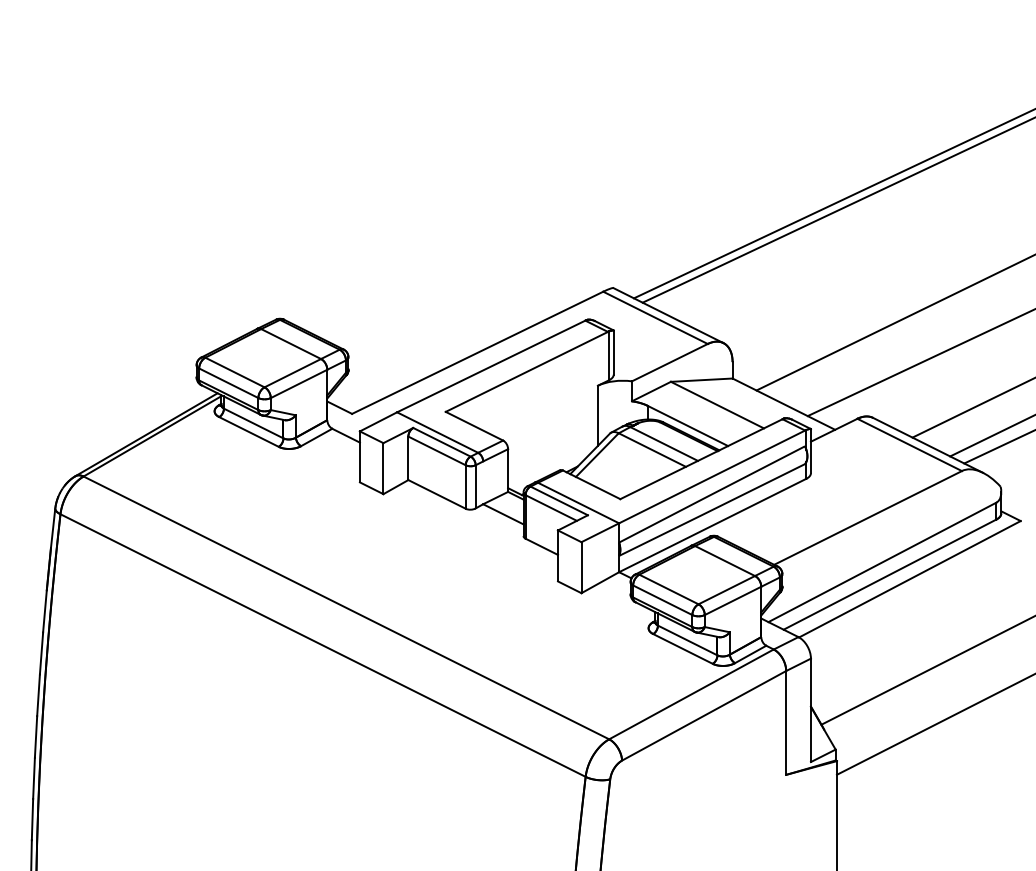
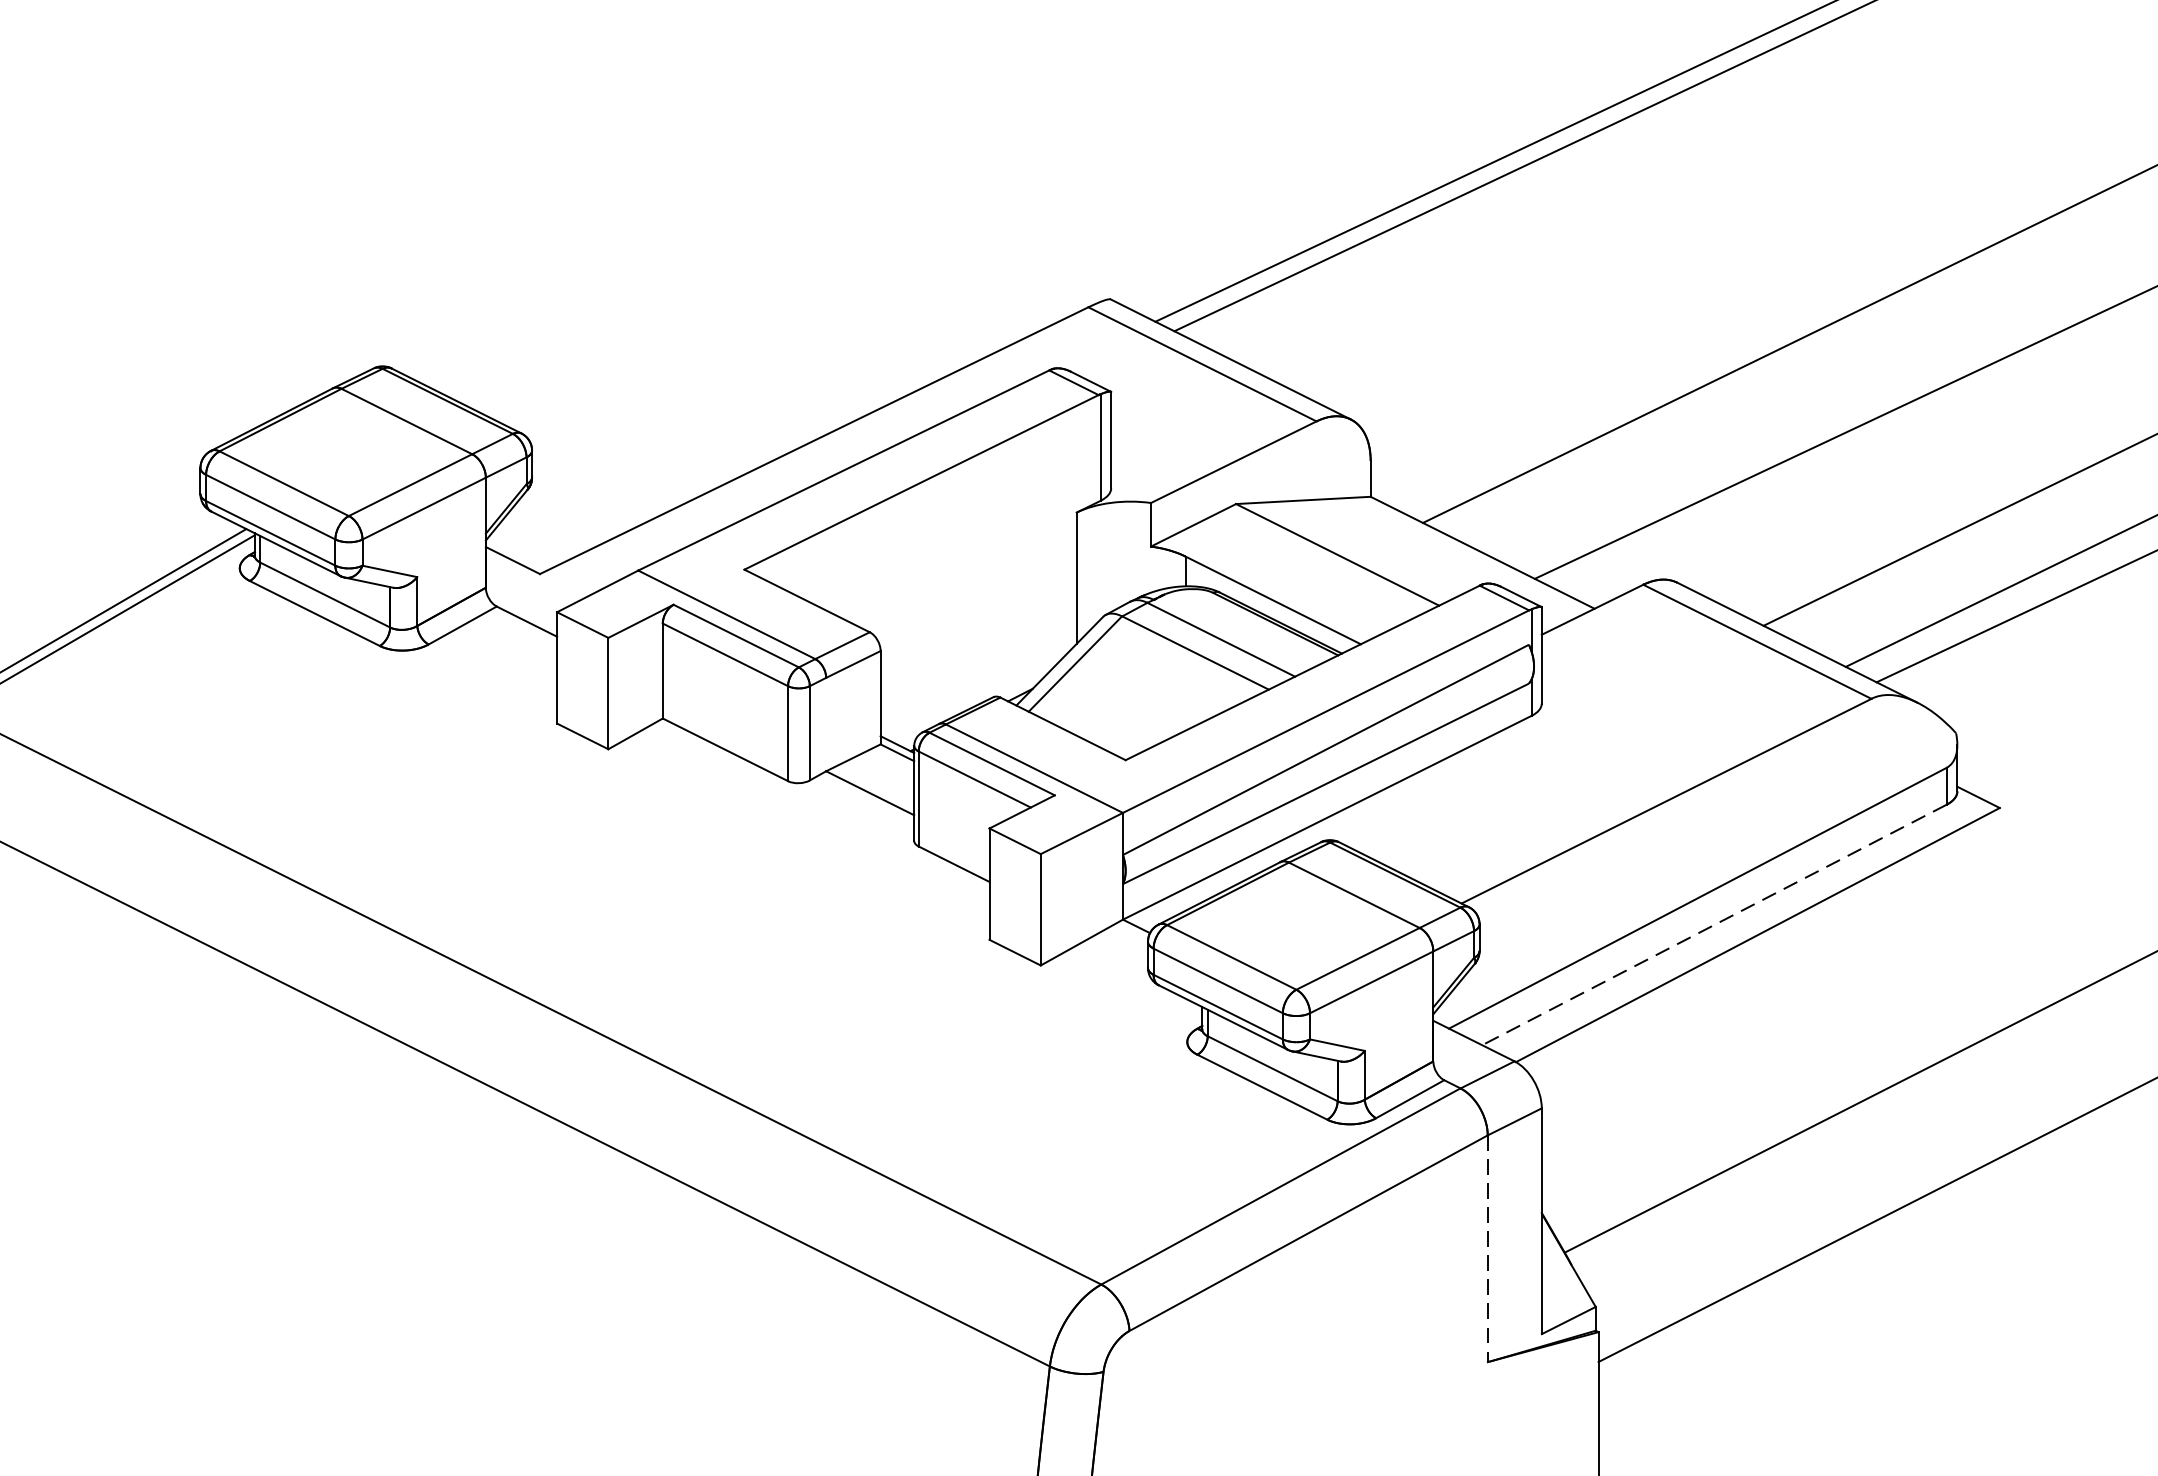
line: (890, 574) -> (1715, 924), solid -> dashed
line: (786, 722) -> (1488, 1247), solid -> dashed

